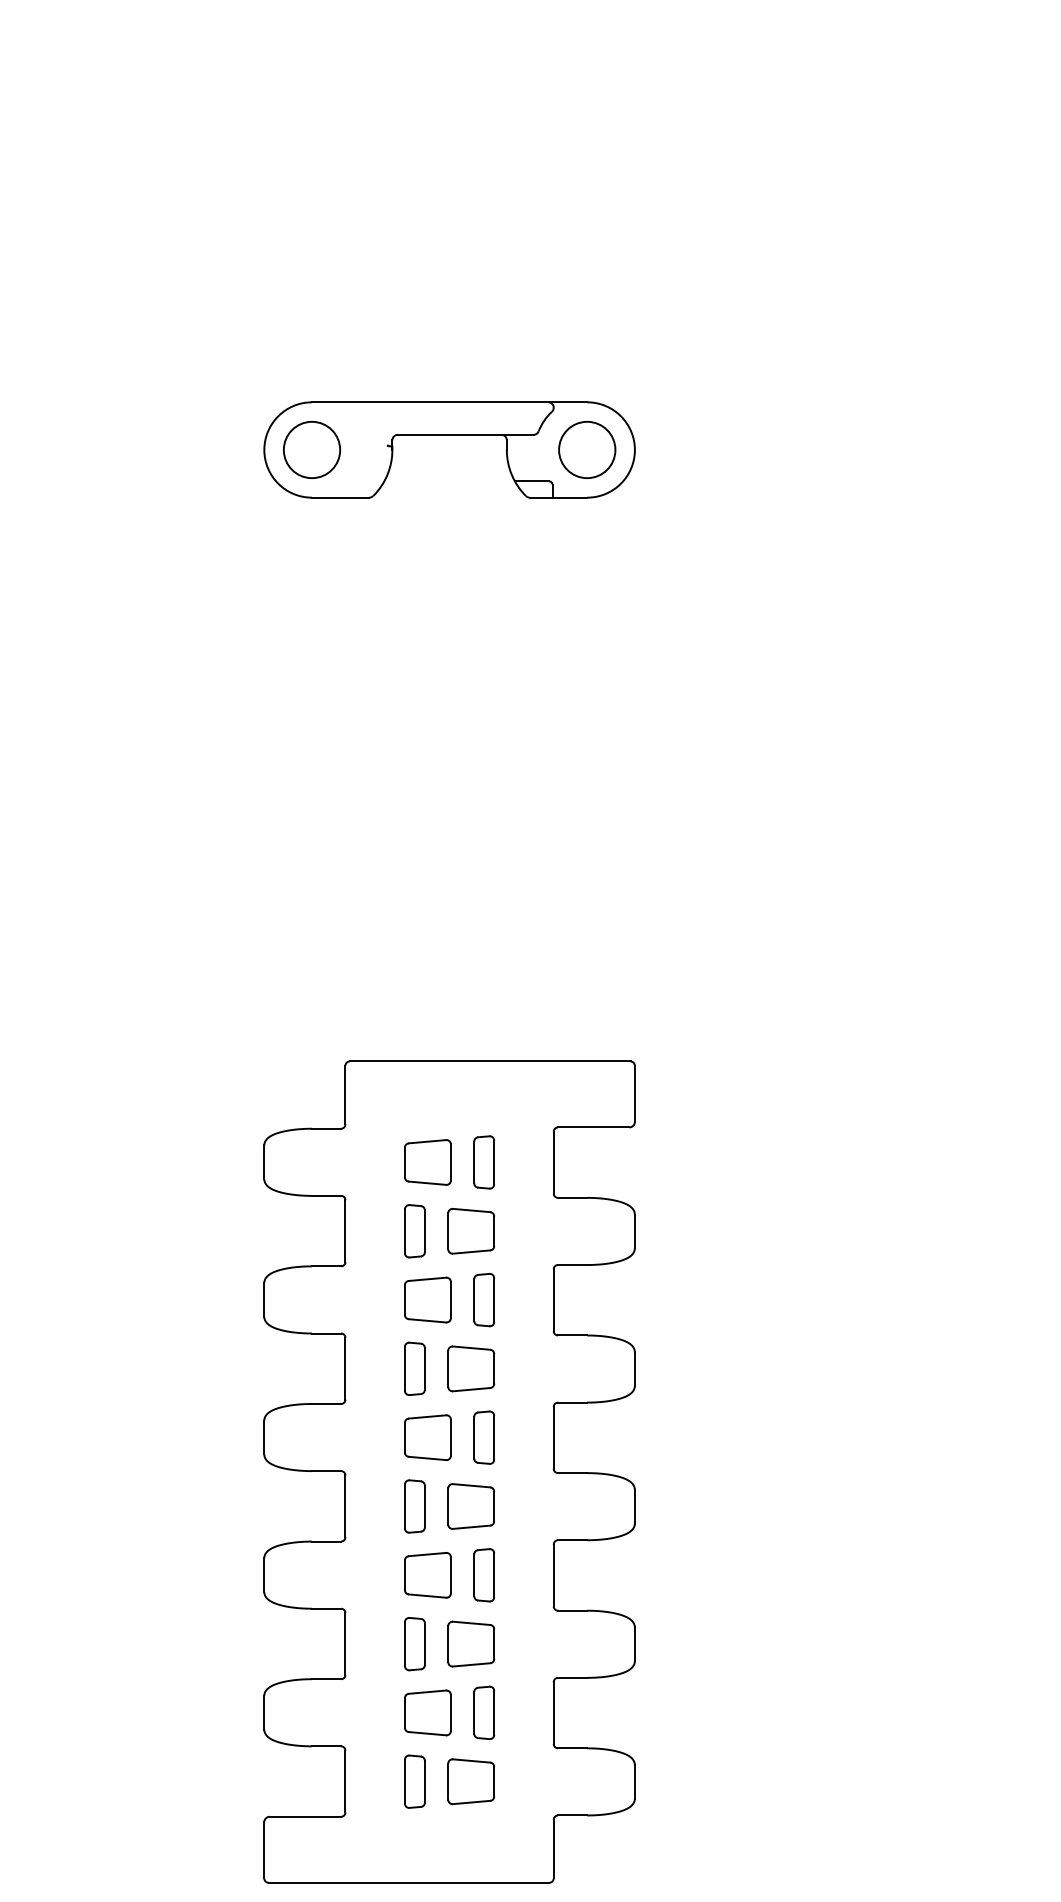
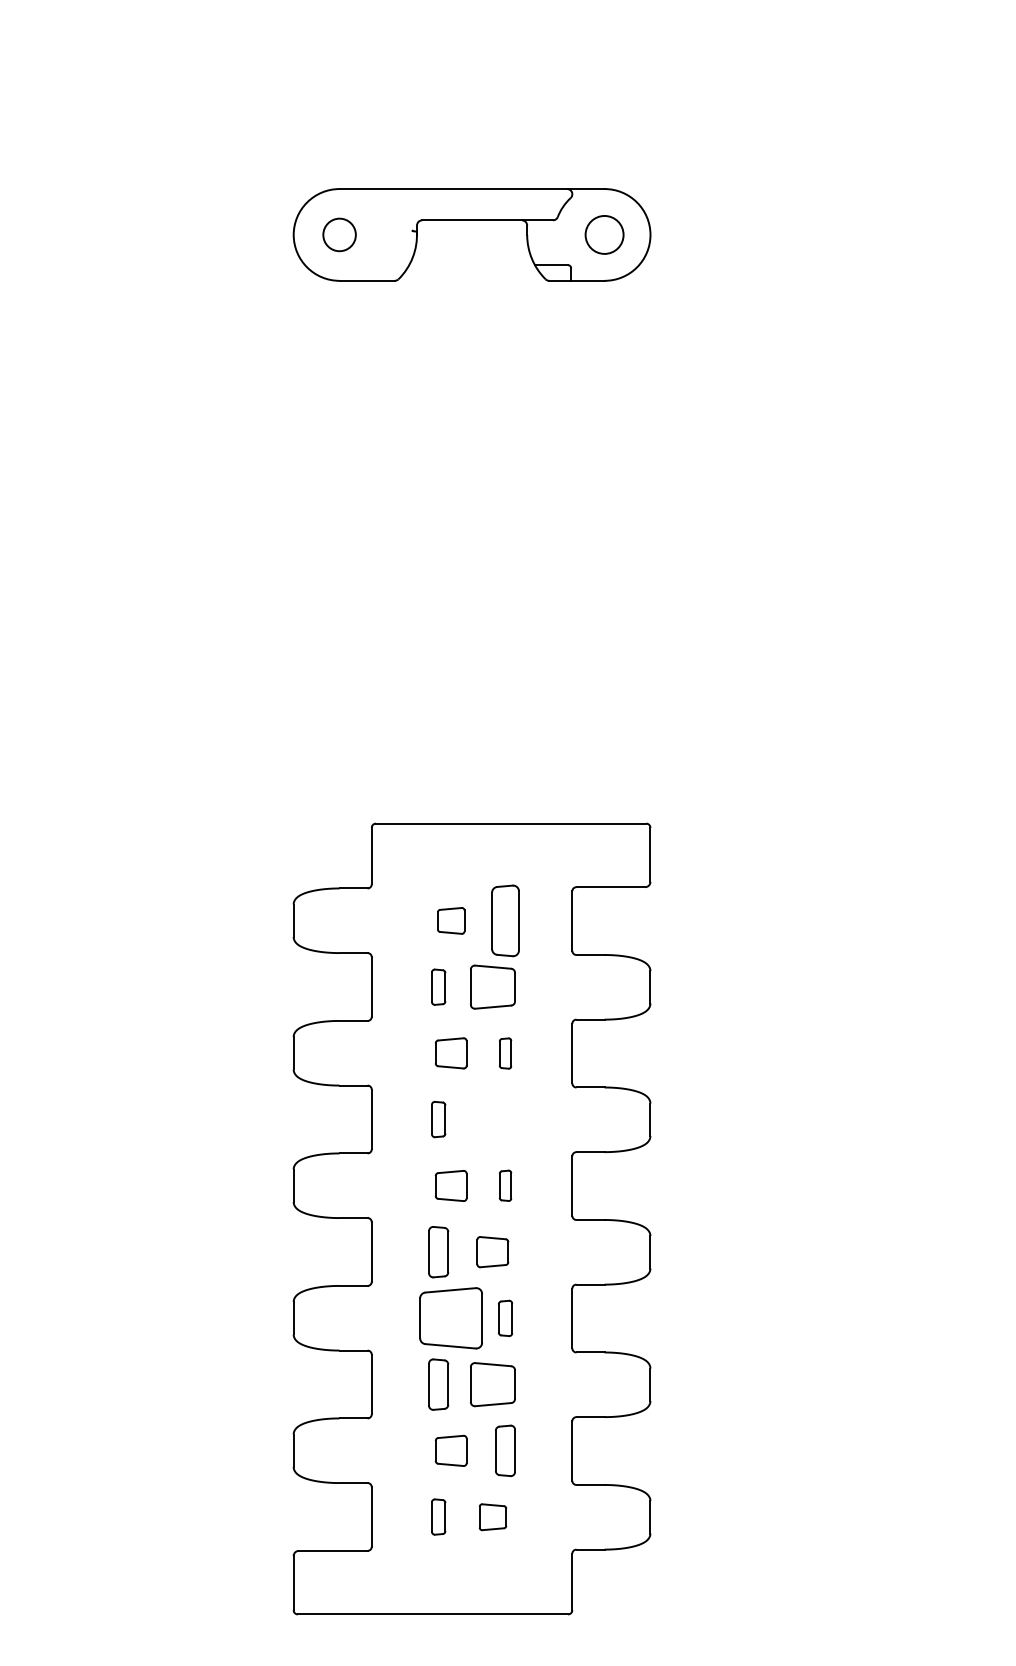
circle: (311, 449) -> (339, 234), size x0.6
circle: (587, 449) -> (604, 234), size x0.7
part: (427, 1162) -> (450, 920), size x0.6
part: (483, 1162) -> (504, 920), size x1.4
part: (414, 1231) -> (438, 987), size x0.7
part: (427, 1299) -> (450, 1052), size x0.7
part: (484, 1300) -> (505, 1053), size x0.6
part: (414, 1368) -> (438, 1119), size x0.7
part: (471, 1368) -> (493, 1119), removed
part: (427, 1437) -> (450, 1185), size x0.7
part: (484, 1437) -> (505, 1185), size x0.6
part: (470, 1506) -> (492, 1252), size x0.7
part: (427, 1575) -> (450, 1318), size x1.4
part: (484, 1575) -> (505, 1318), size x0.7
part: (427, 1712) -> (450, 1450), size x0.7
part: (414, 1781) -> (438, 1516), size x0.7
part: (471, 1781) -> (493, 1516), size x0.6

